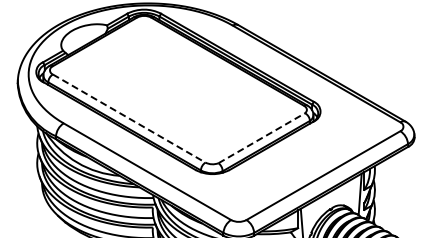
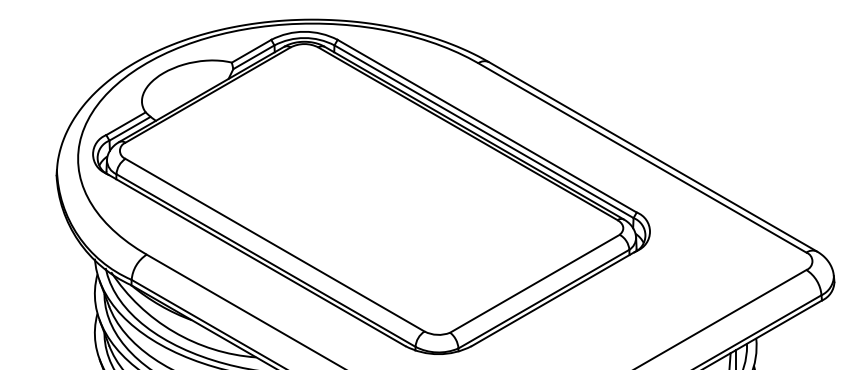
line: (129, 118) -> (275, 245), dashed -> solid
line: (261, 138) -> (534, 284), dashed -> solid

